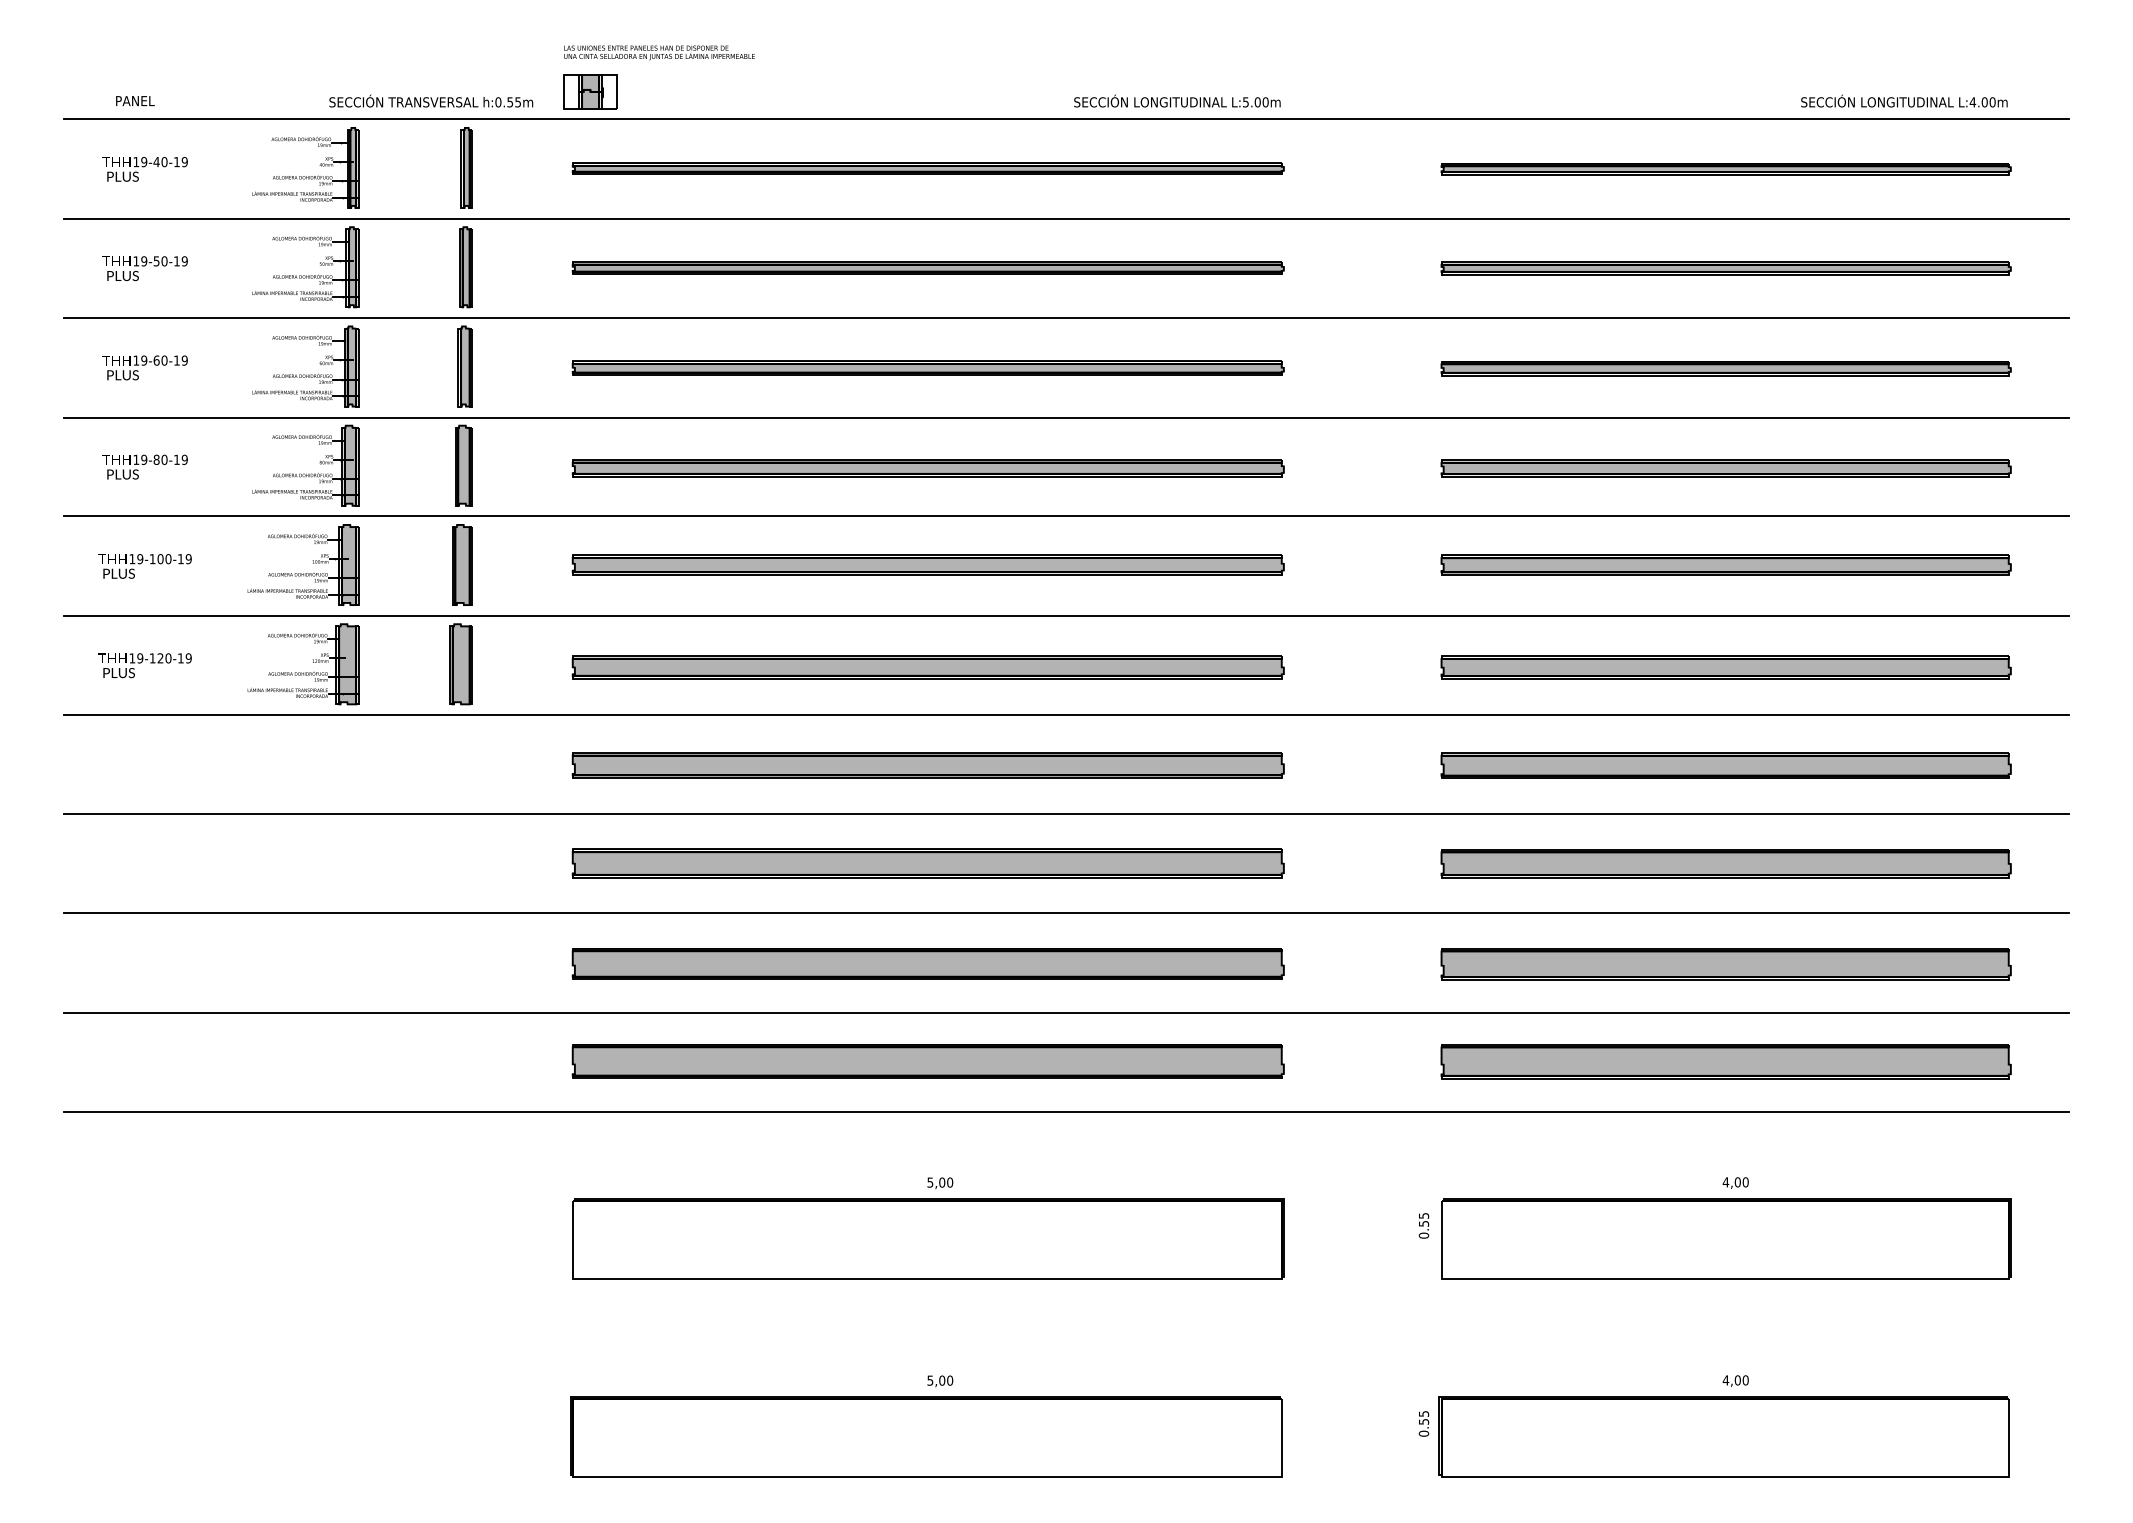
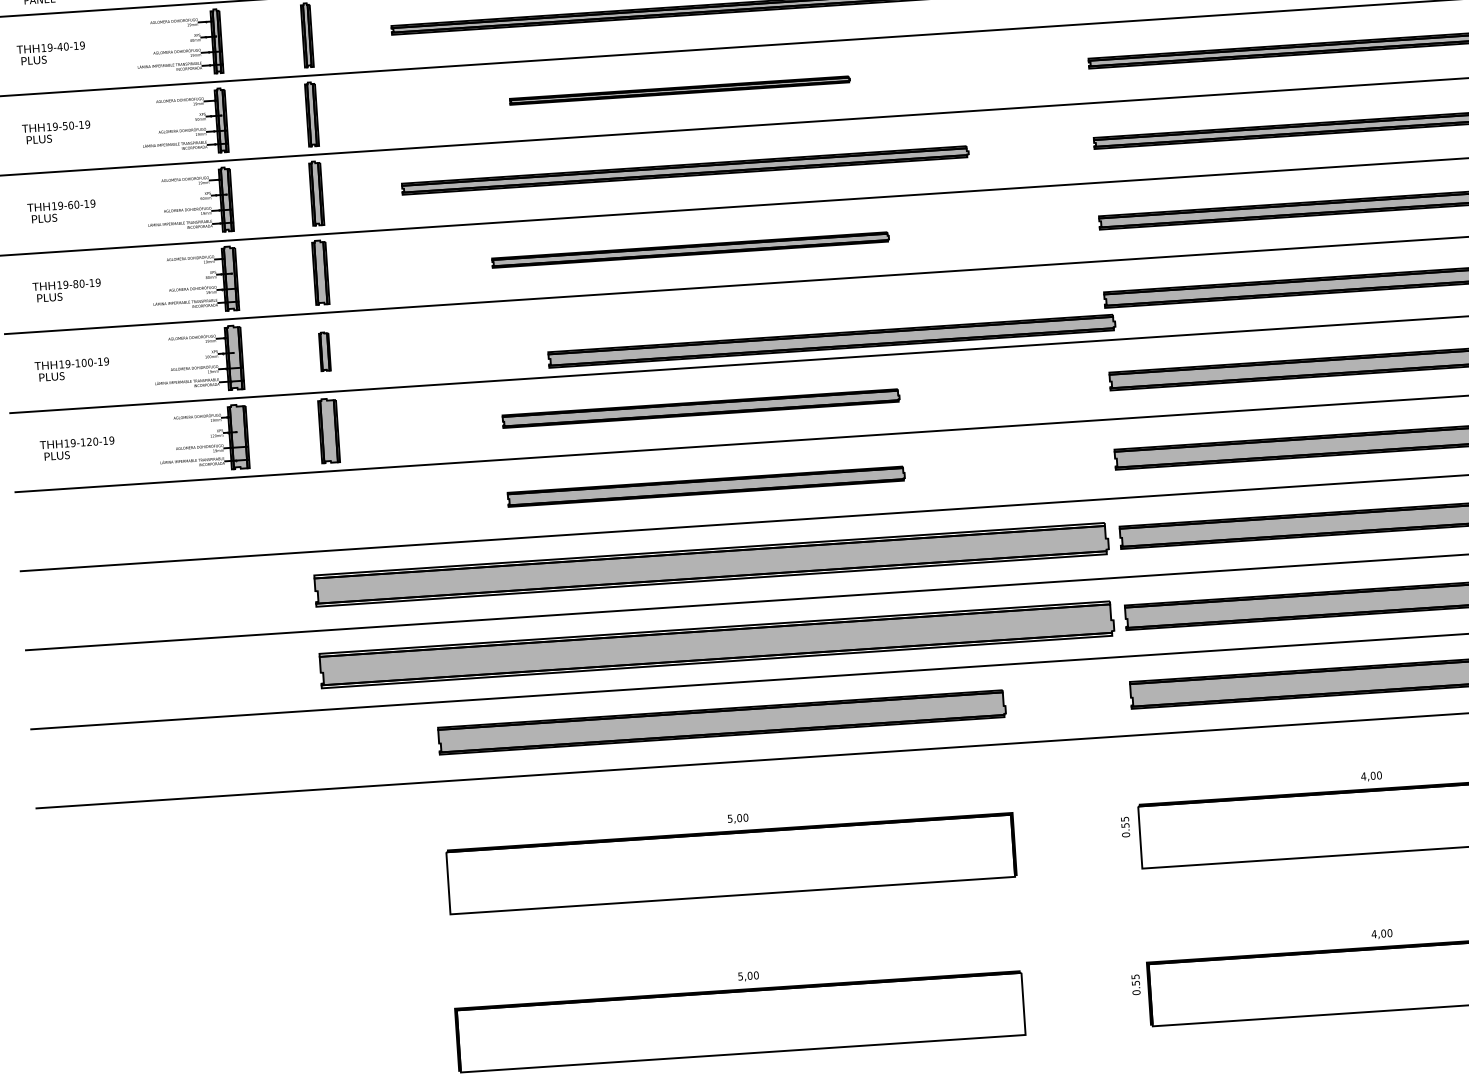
part: (927, 267) -> (679, 90), size x0.6
part: (927, 468) -> (690, 250), size x0.7
part: (462, 564) -> (324, 351), size x0.6
part: (927, 564) -> (831, 340), moved
part: (927, 667) -> (700, 408), size x0.7
part: (927, 765) -> (705, 486), size x0.7
part: (927, 863) -> (711, 564), size x1.4
part: (927, 963) -> (716, 644), size x1.4

